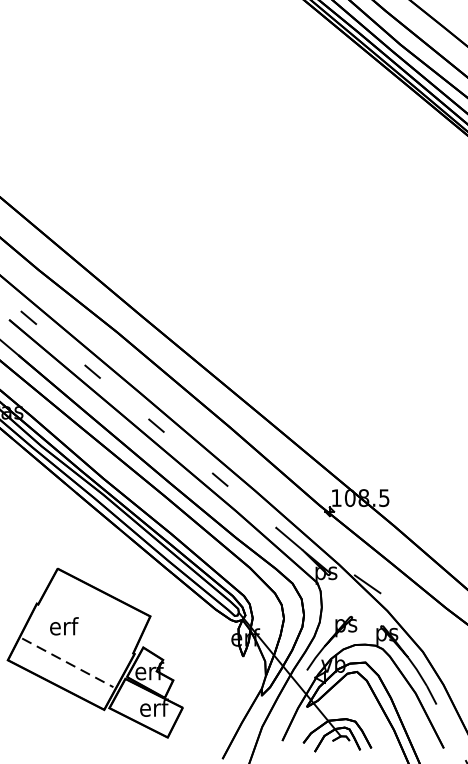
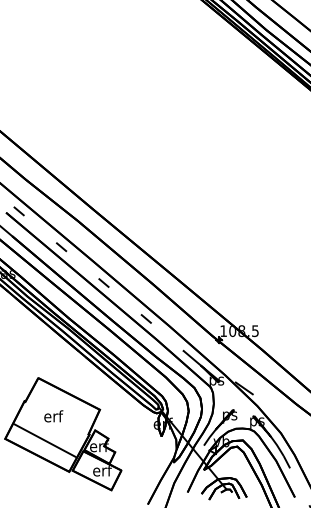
text: (63, 626) -> (53, 416), moved
line: (68, 662) -> (45, 440), dashed -> solid

